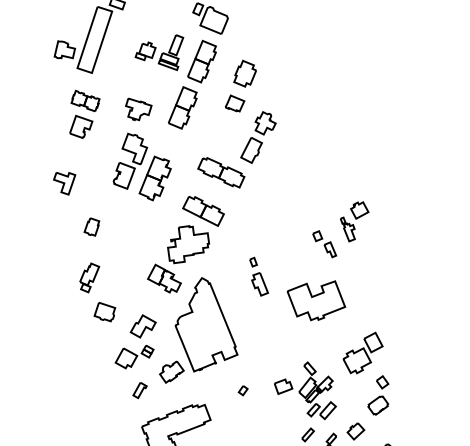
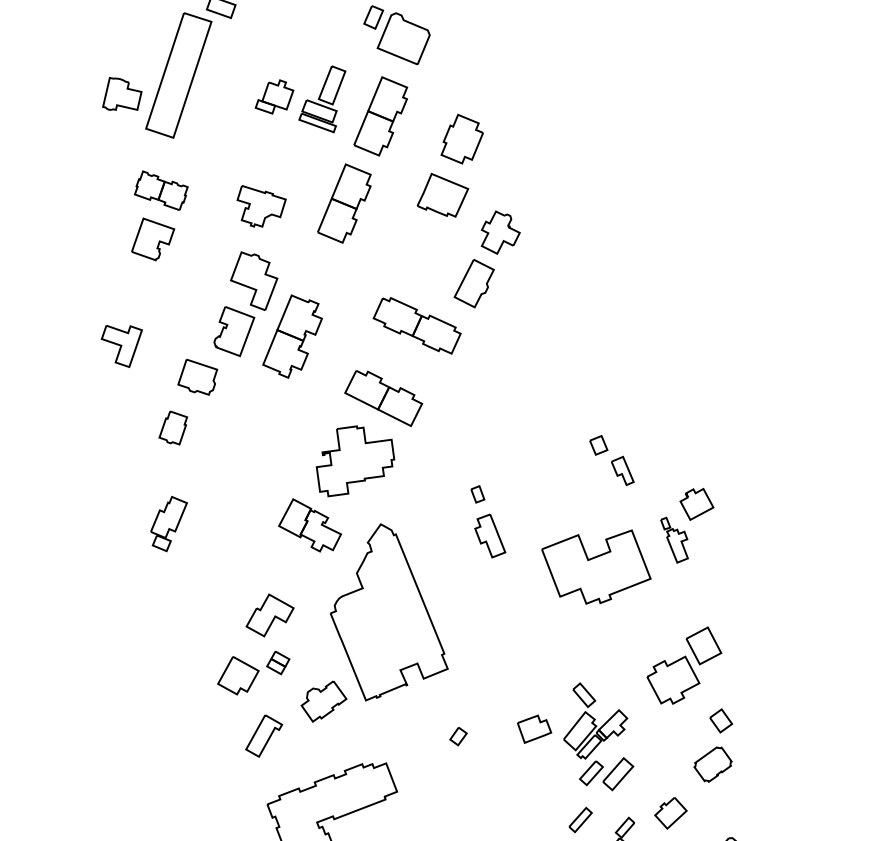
part: (234, 103) -> (442, 195), size x1.43
part: (354, 221) -> (687, 525), moved
part: (104, 312) -> (197, 378), moved
part: (139, 390) -> (262, 736), size x1.43

